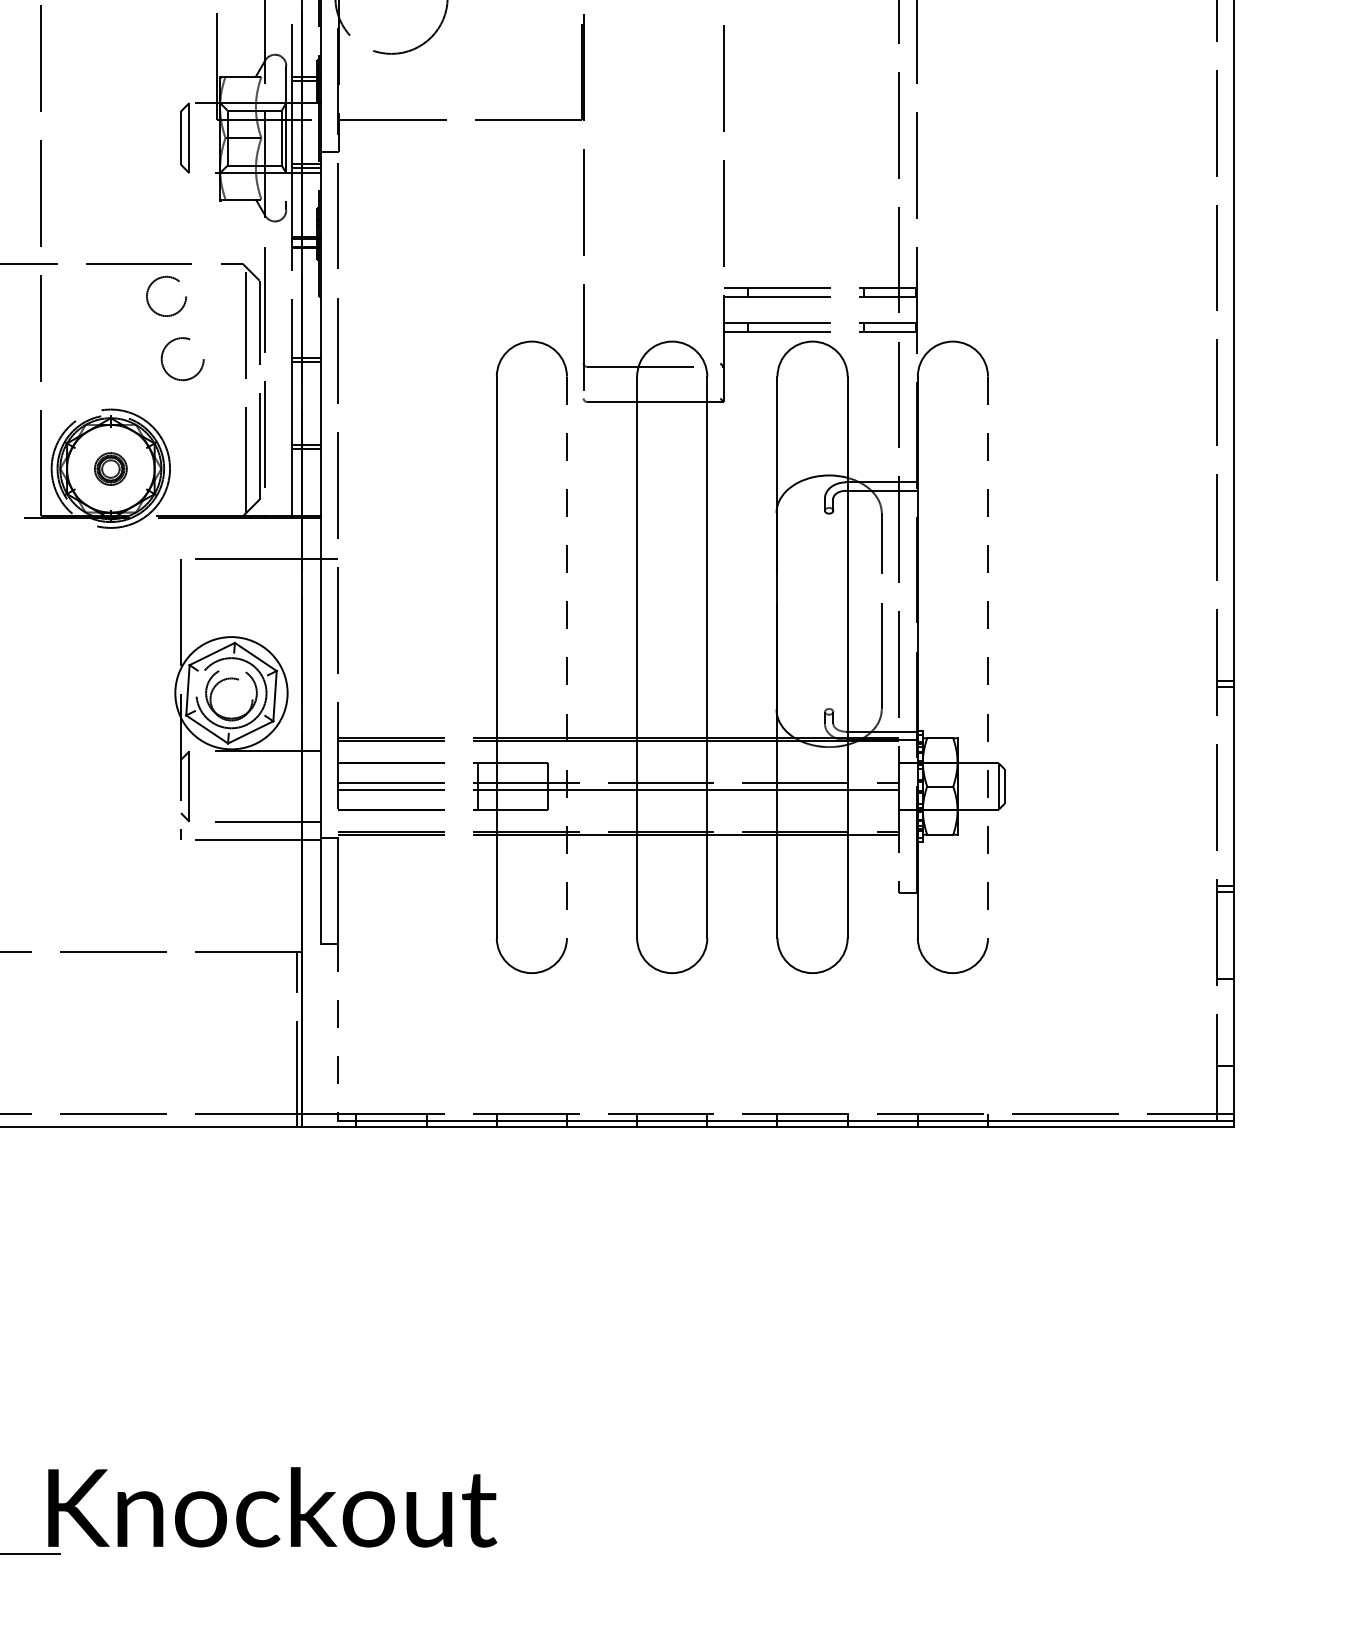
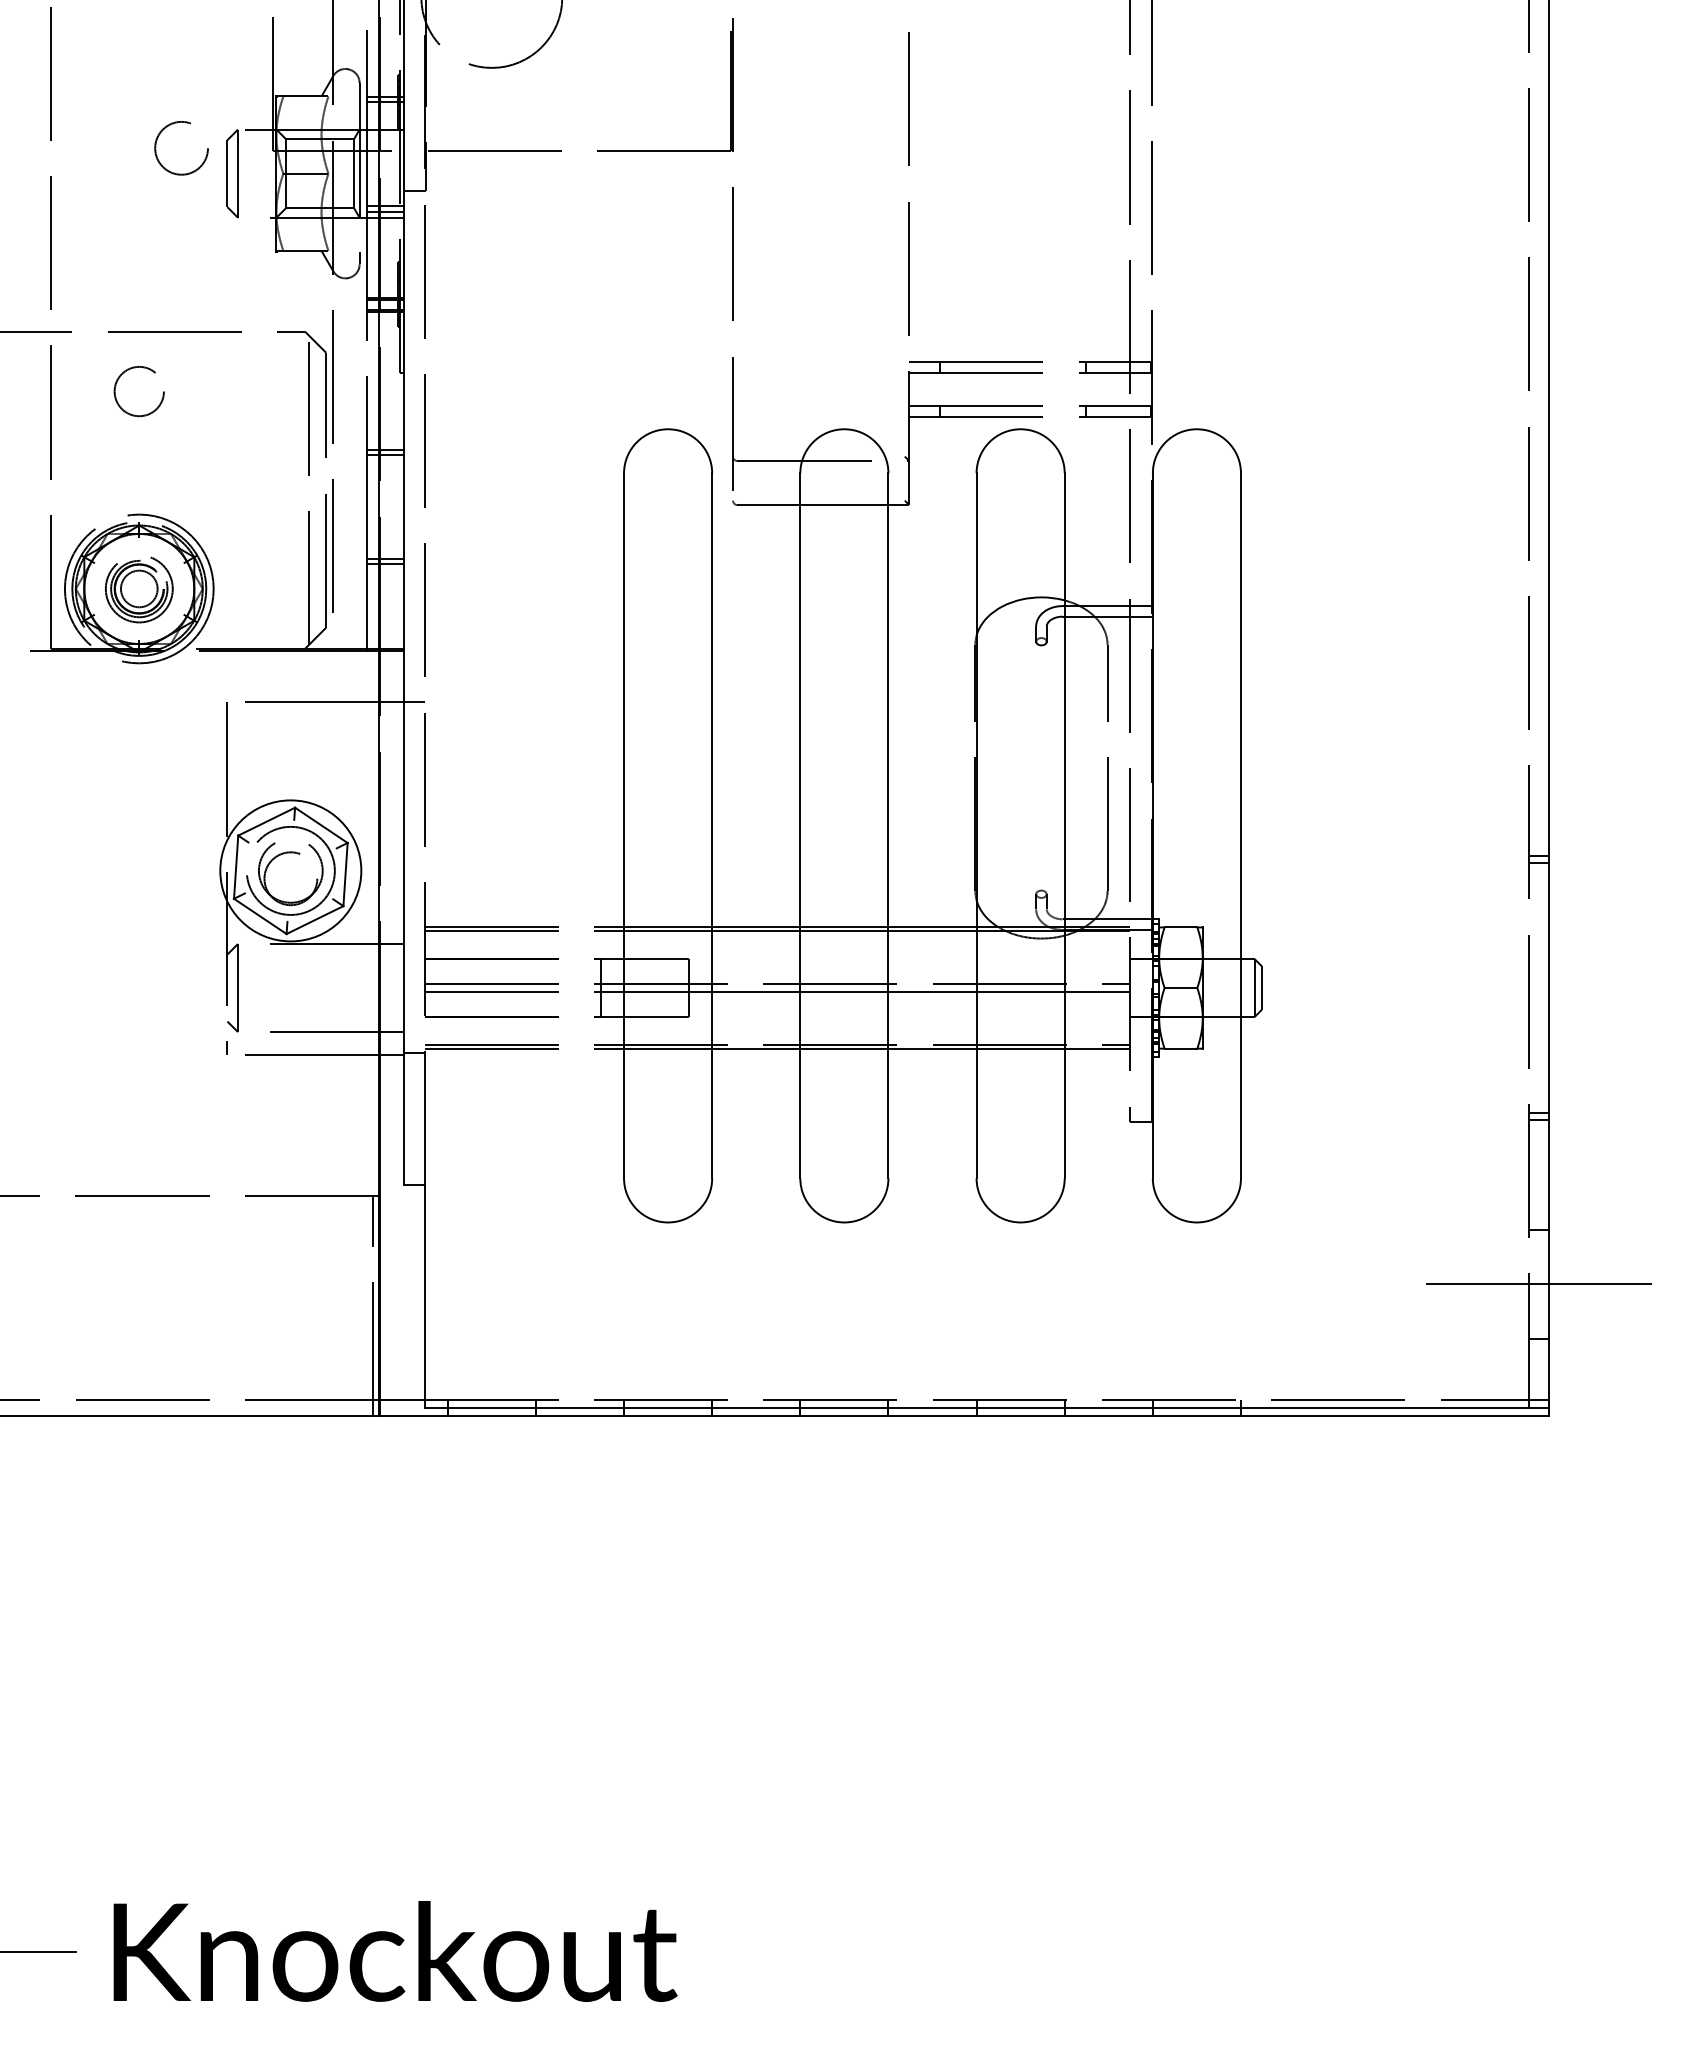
circle: (165, 296) -> (138, 391), moved
circle: (182, 359) -> (181, 148), moved
part: (111, 469) -> (139, 589), size x1.67
line: (567, 657) -> (712, 825), dashed -> solid
line: (987, 657) -> (1240, 825), dashed -> solid
line: (1224, 1022) -> (1538, 1284), added
line: (337, 1032) -> (424, 1297), dashed -> solid
text: (272, 1507) -> (395, 1951), moved

